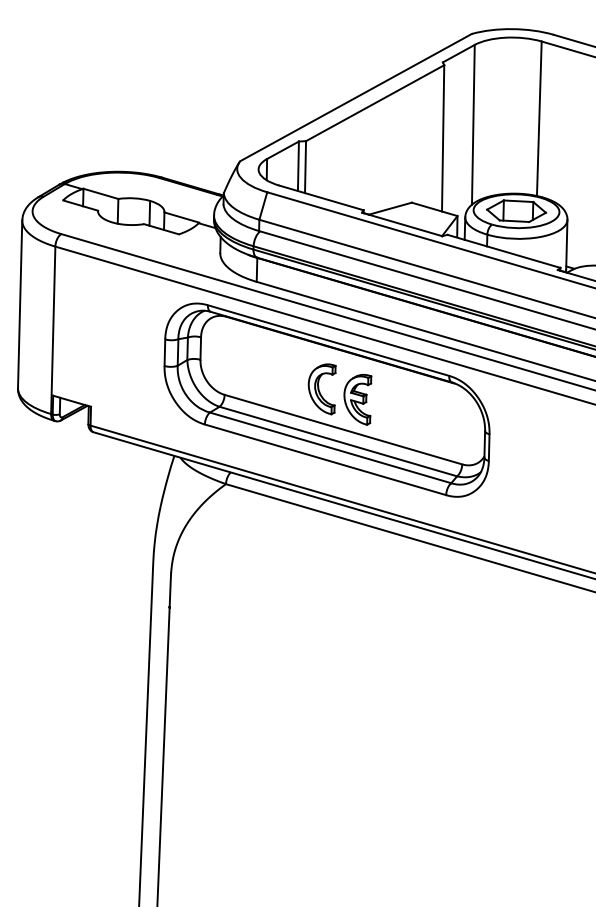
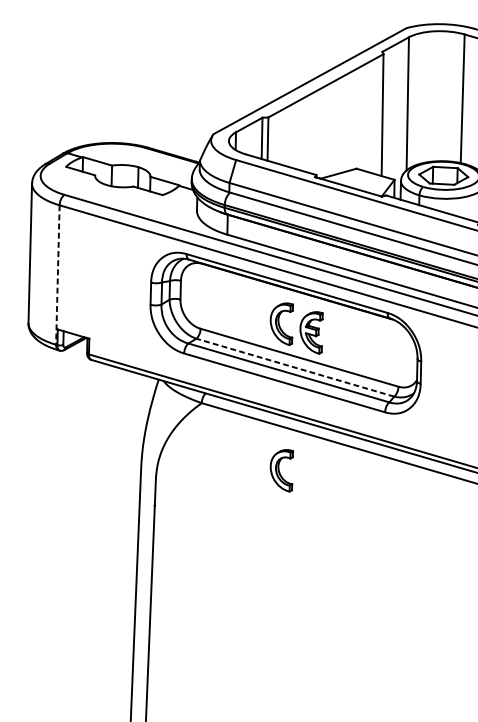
line: (53, 330) -> (58, 275), solid -> dashed
line: (338, 441) -> (295, 367), solid -> dashed
part: (321, 565) -> (281, 470), added

